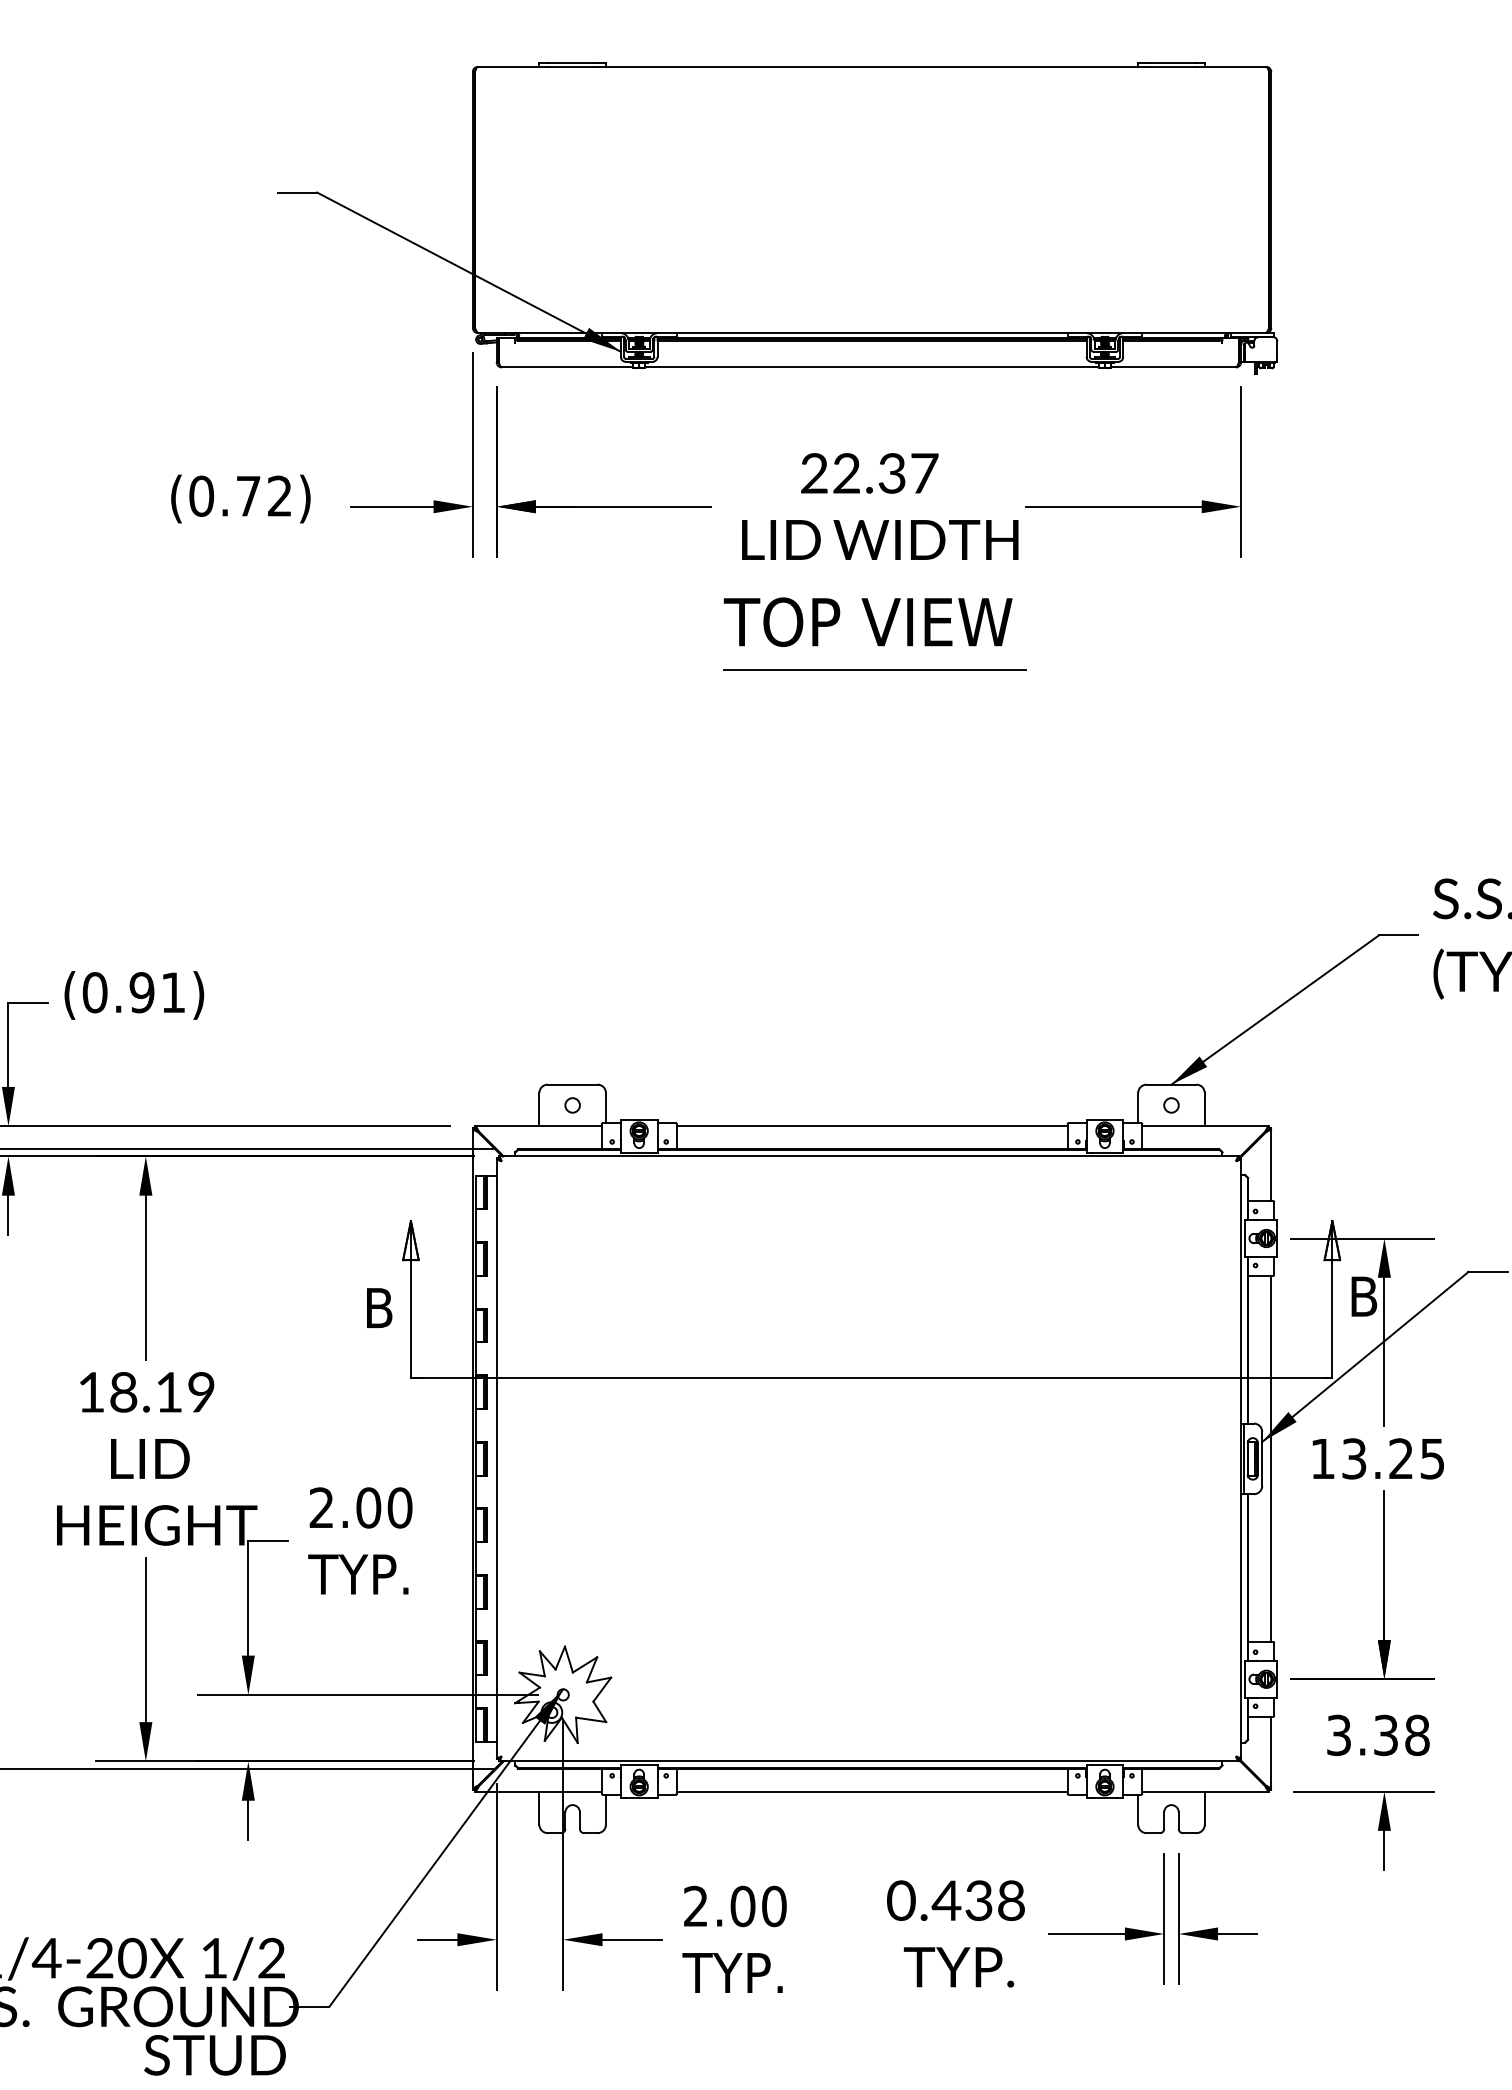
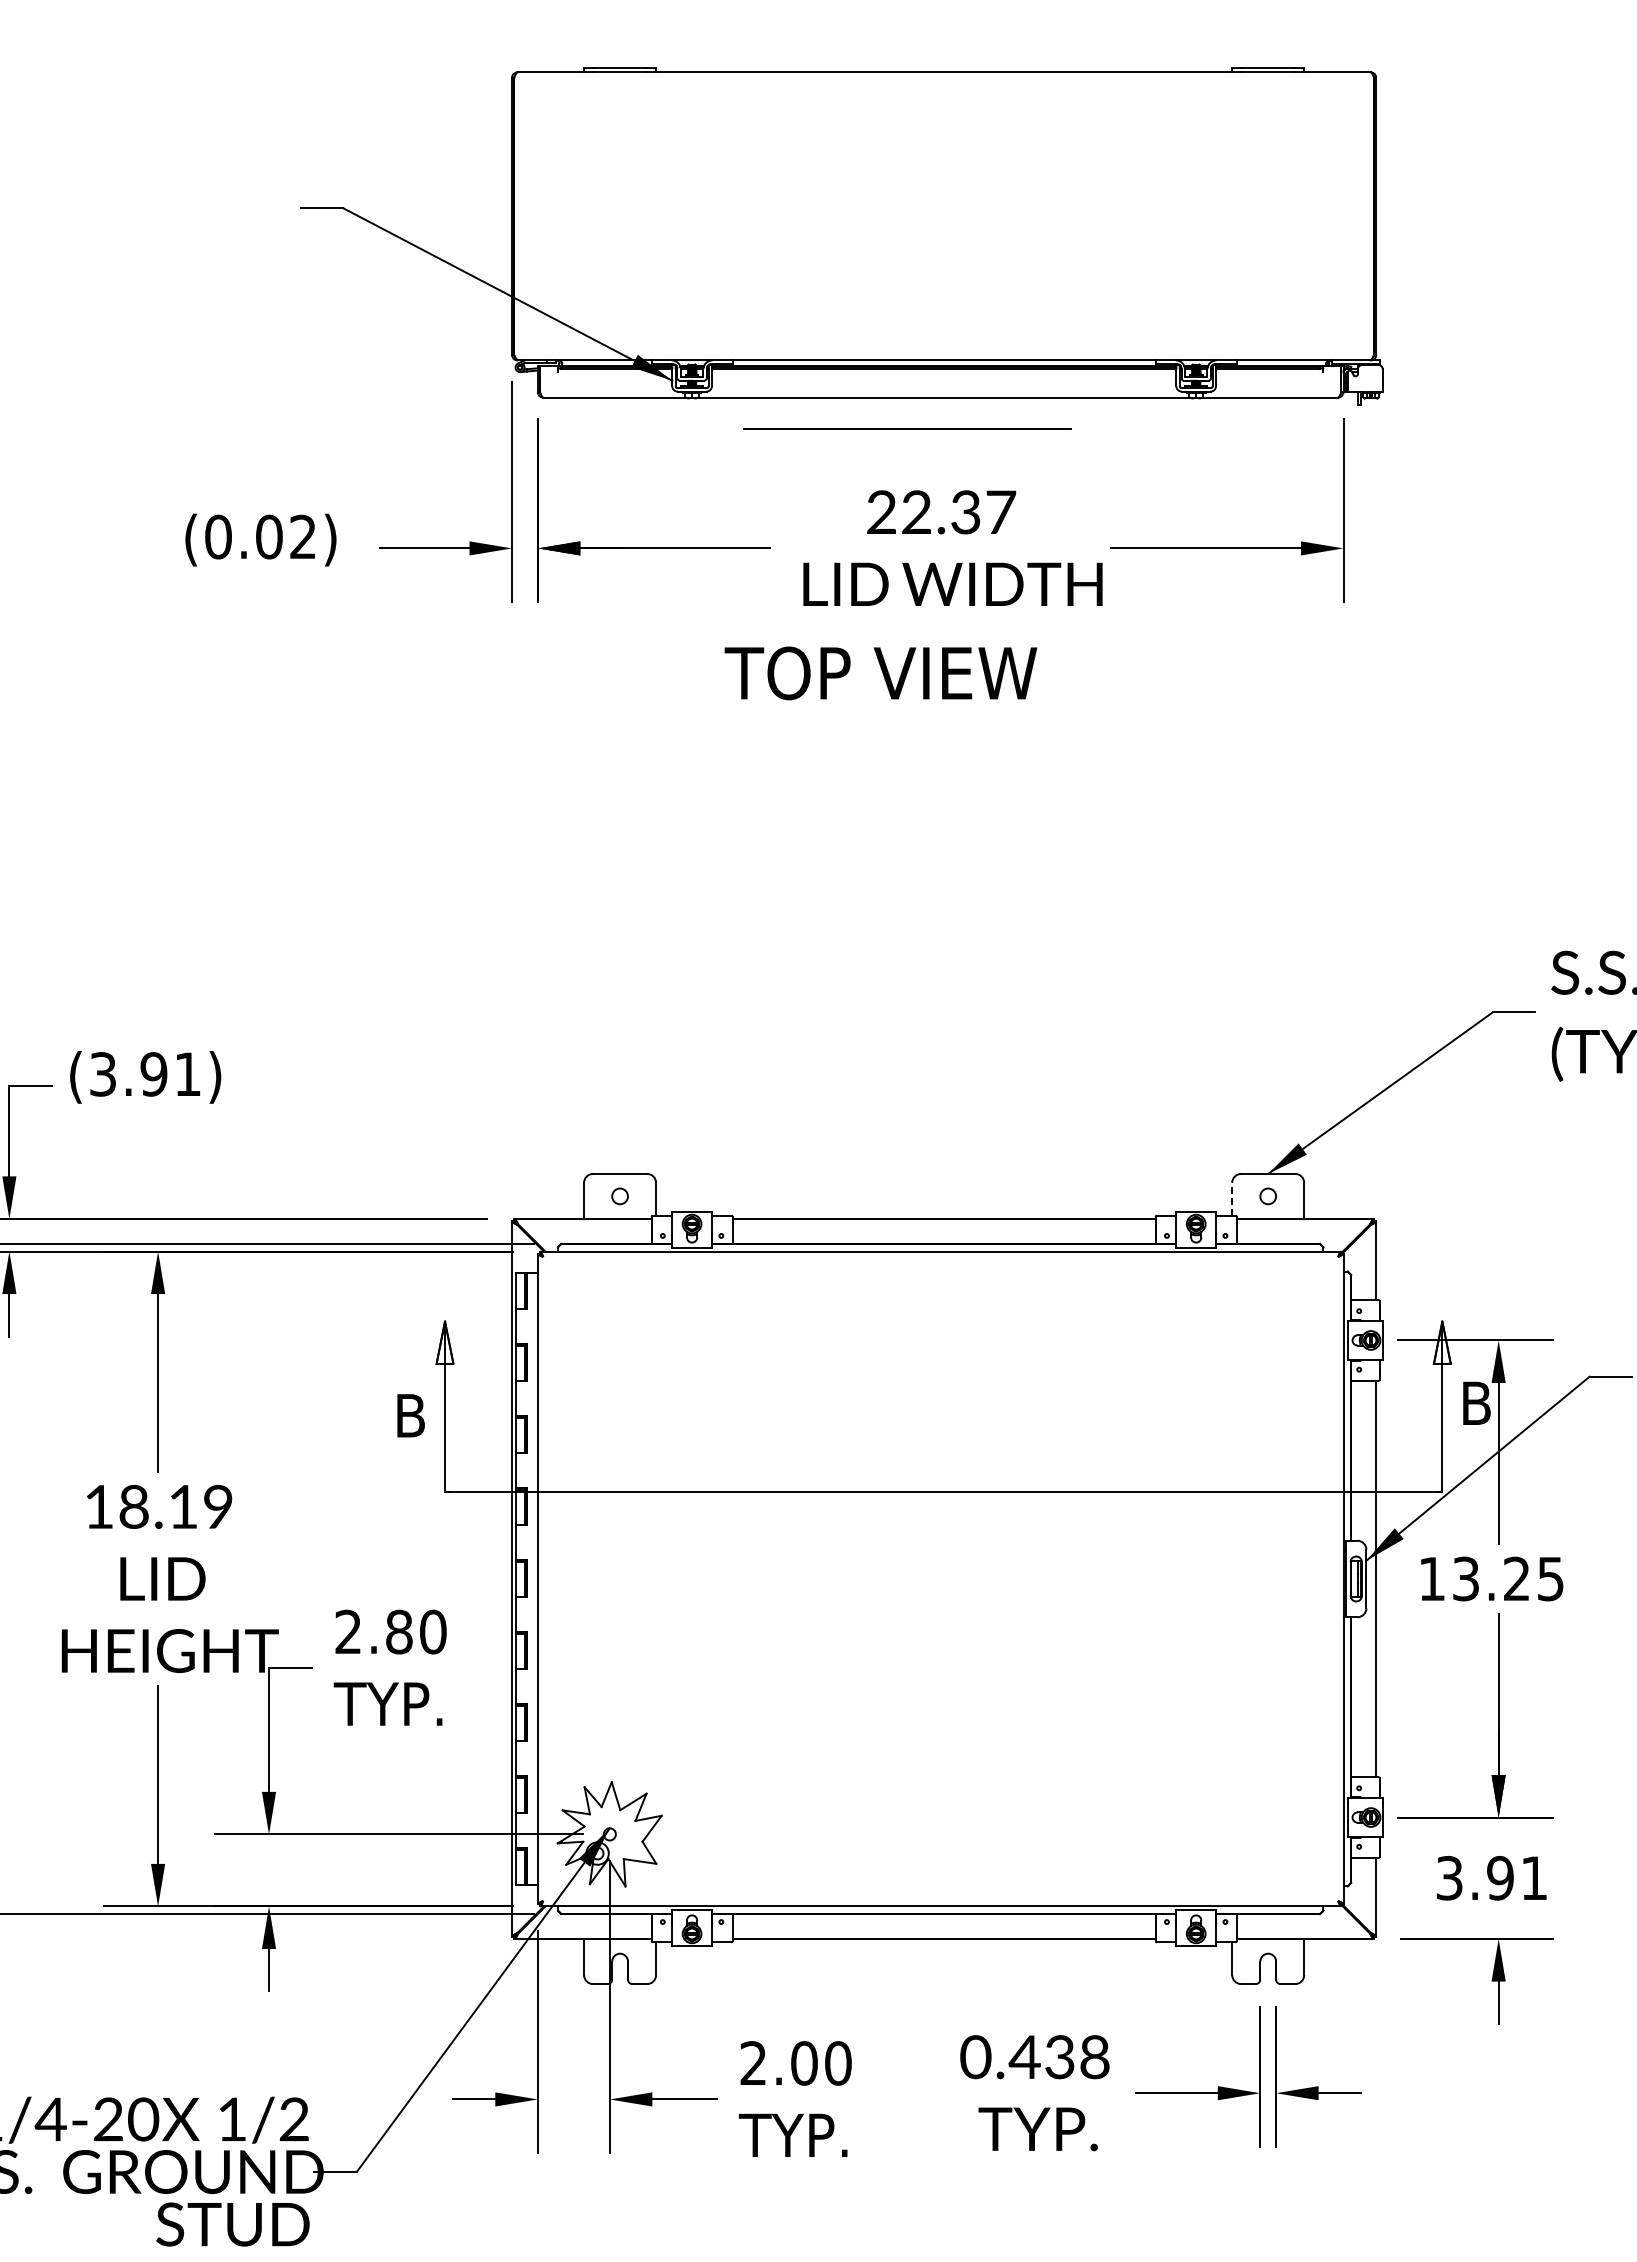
text: (248, 495) -> (269, 536), (0.72) -> (0.02)
text: (867, 622) -> (880, 673), moved
line: (875, 669) -> (907, 428), moved
text: (94, 992) -> (102, 1074), (0.91) -> (3.91)
line: (1138, 1107) -> (1232, 1198), solid -> dashed
text: (368, 1508) -> (399, 1632), 2.00 -> 2.80
text: (1401, 1735) -> (1517, 1878), 3.38 -> 3.91

